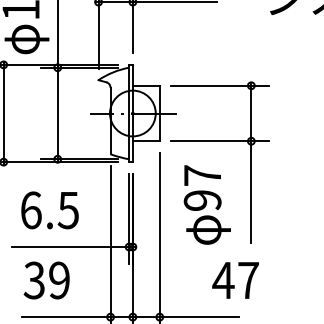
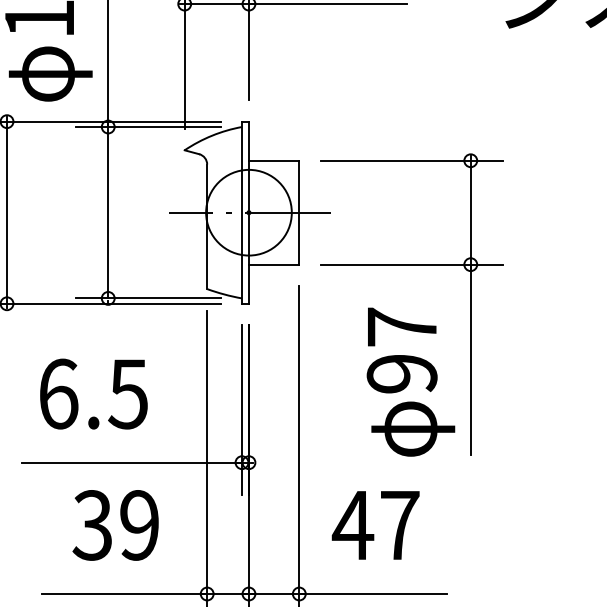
text: (206, 204) -> (409, 381), moved
text: (46, 280) -> (115, 525), moved
text: (235, 280) -> (375, 525), moved

